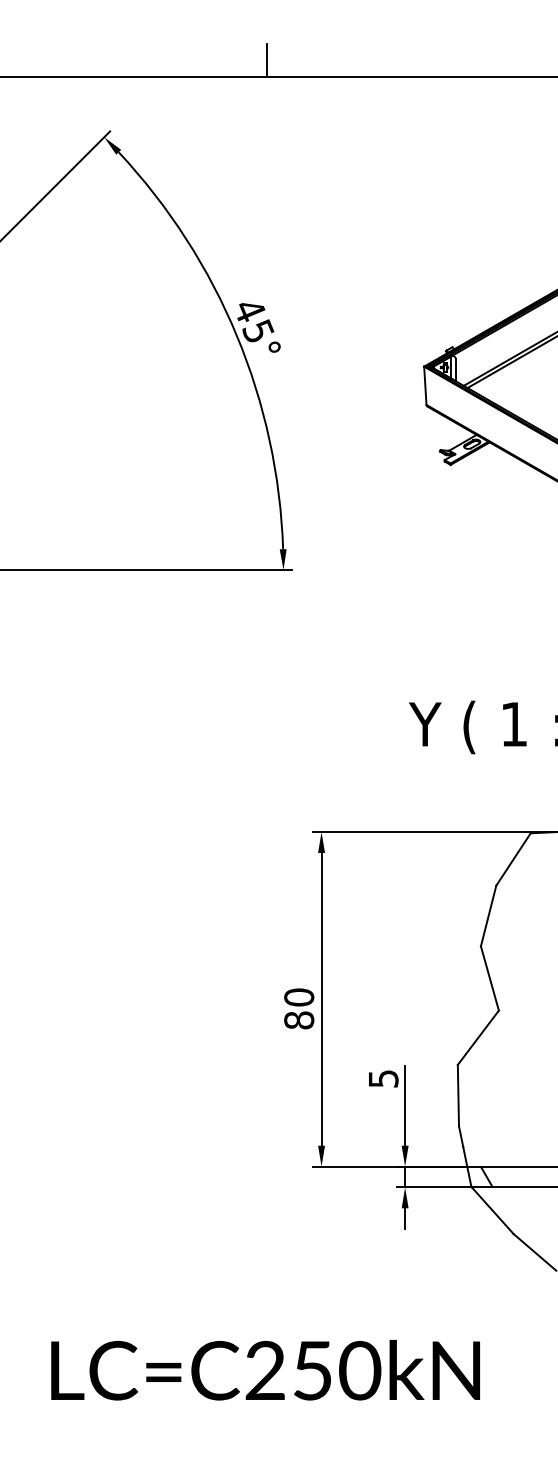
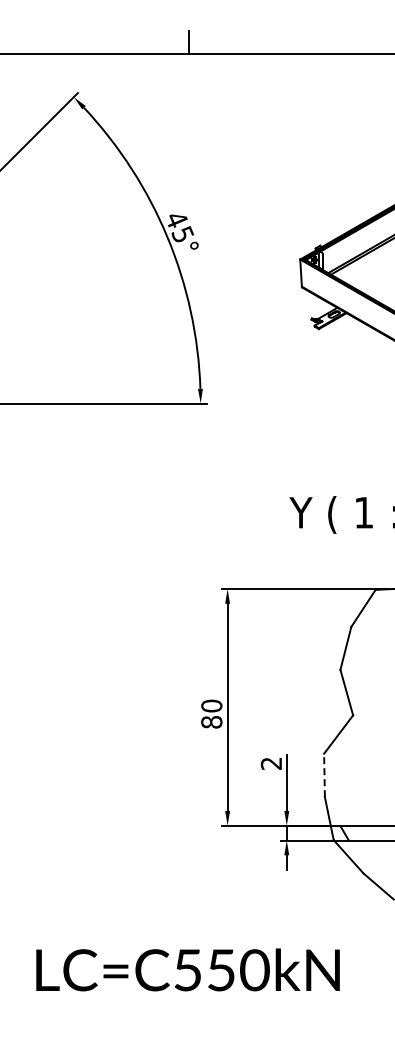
text: (383, 1078) -> (271, 763), 5 -> 2
line: (458, 1095) -> (324, 775), solid -> dashed
text: (264, 1371) -> (187, 970), LC=C250kN -> LC=C550kN

